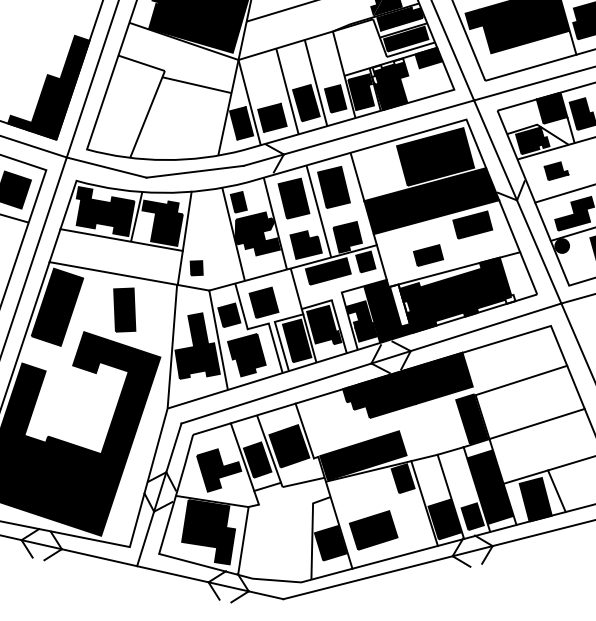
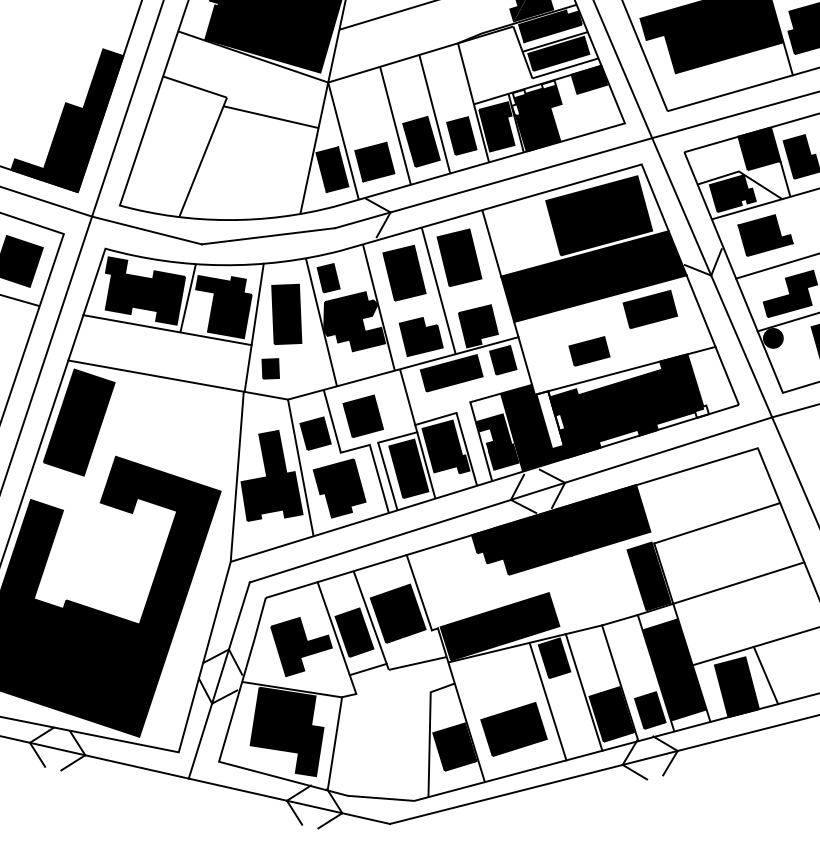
part: (556, 171) -> (765, 235), size x1.67
part: (124, 309) -> (286, 313), moved
line: (397, 510) -> (547, 701), added

